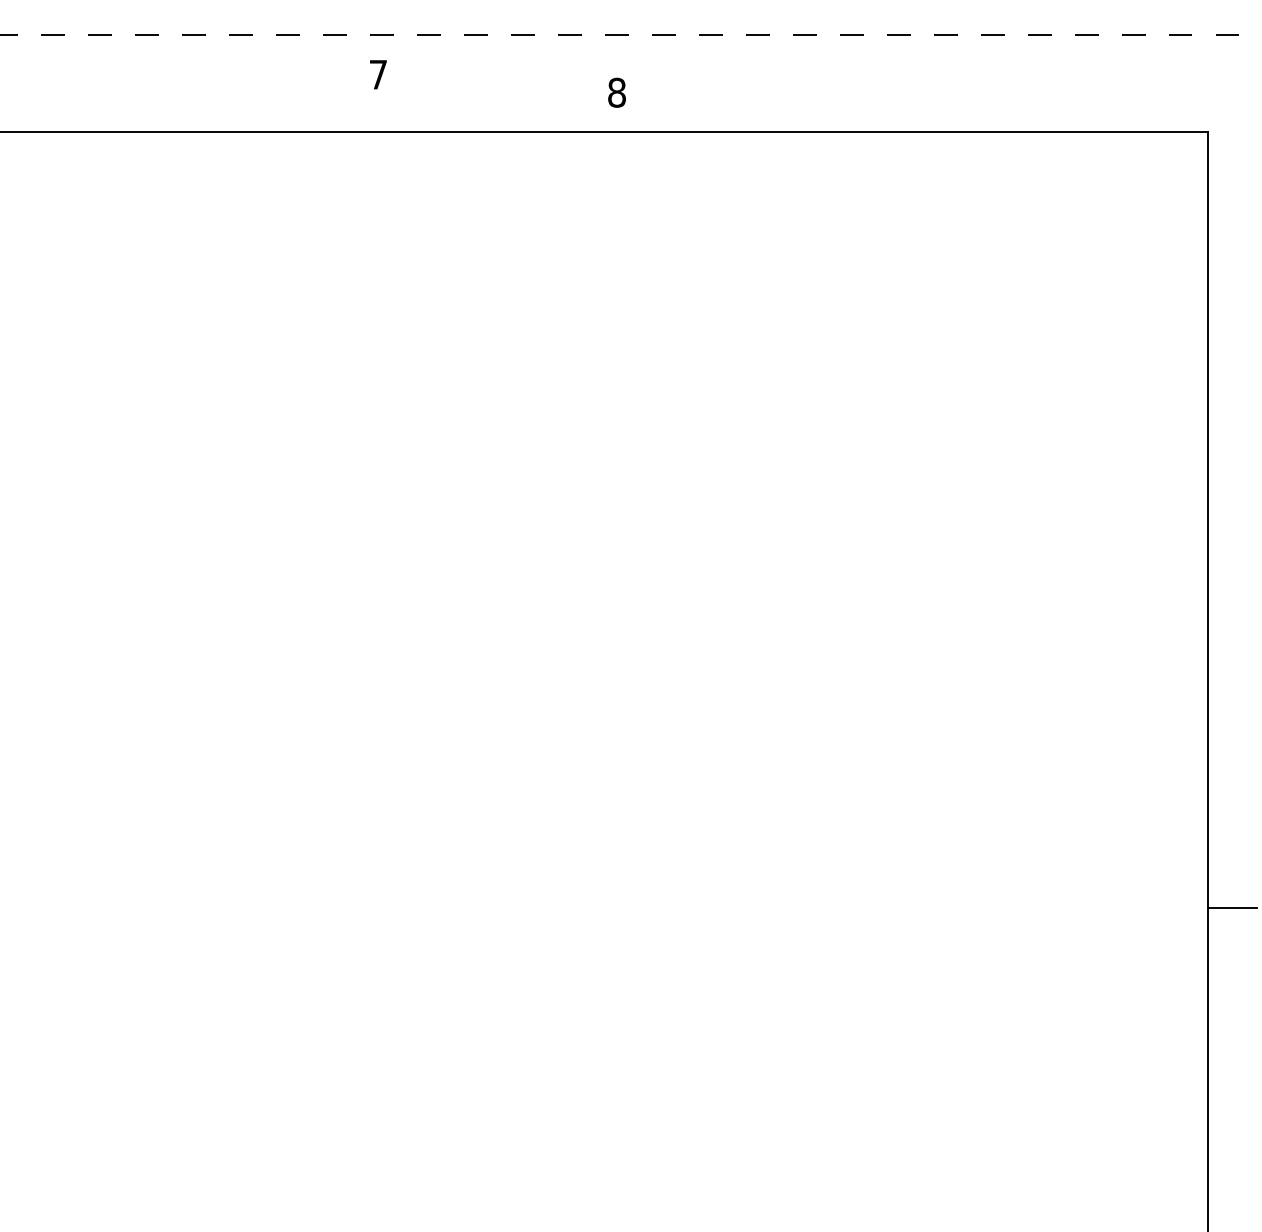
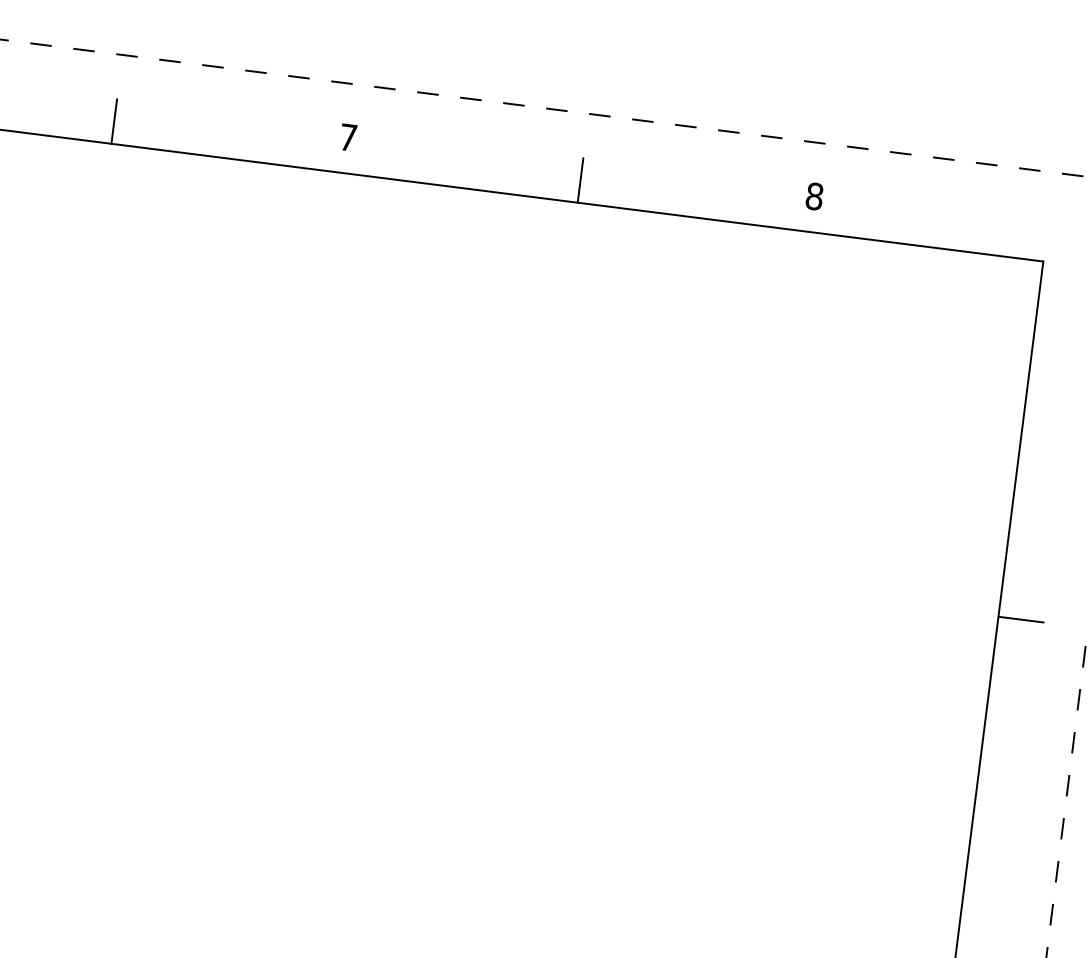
text: (378, 74) -> (348, 137), moved
text: (616, 92) -> (814, 196), moved
line: (189, 107) -> (114, 121), added
line: (698, 107) -> (580, 180), added
line: (1232, 519) -> (1021, 619), added

